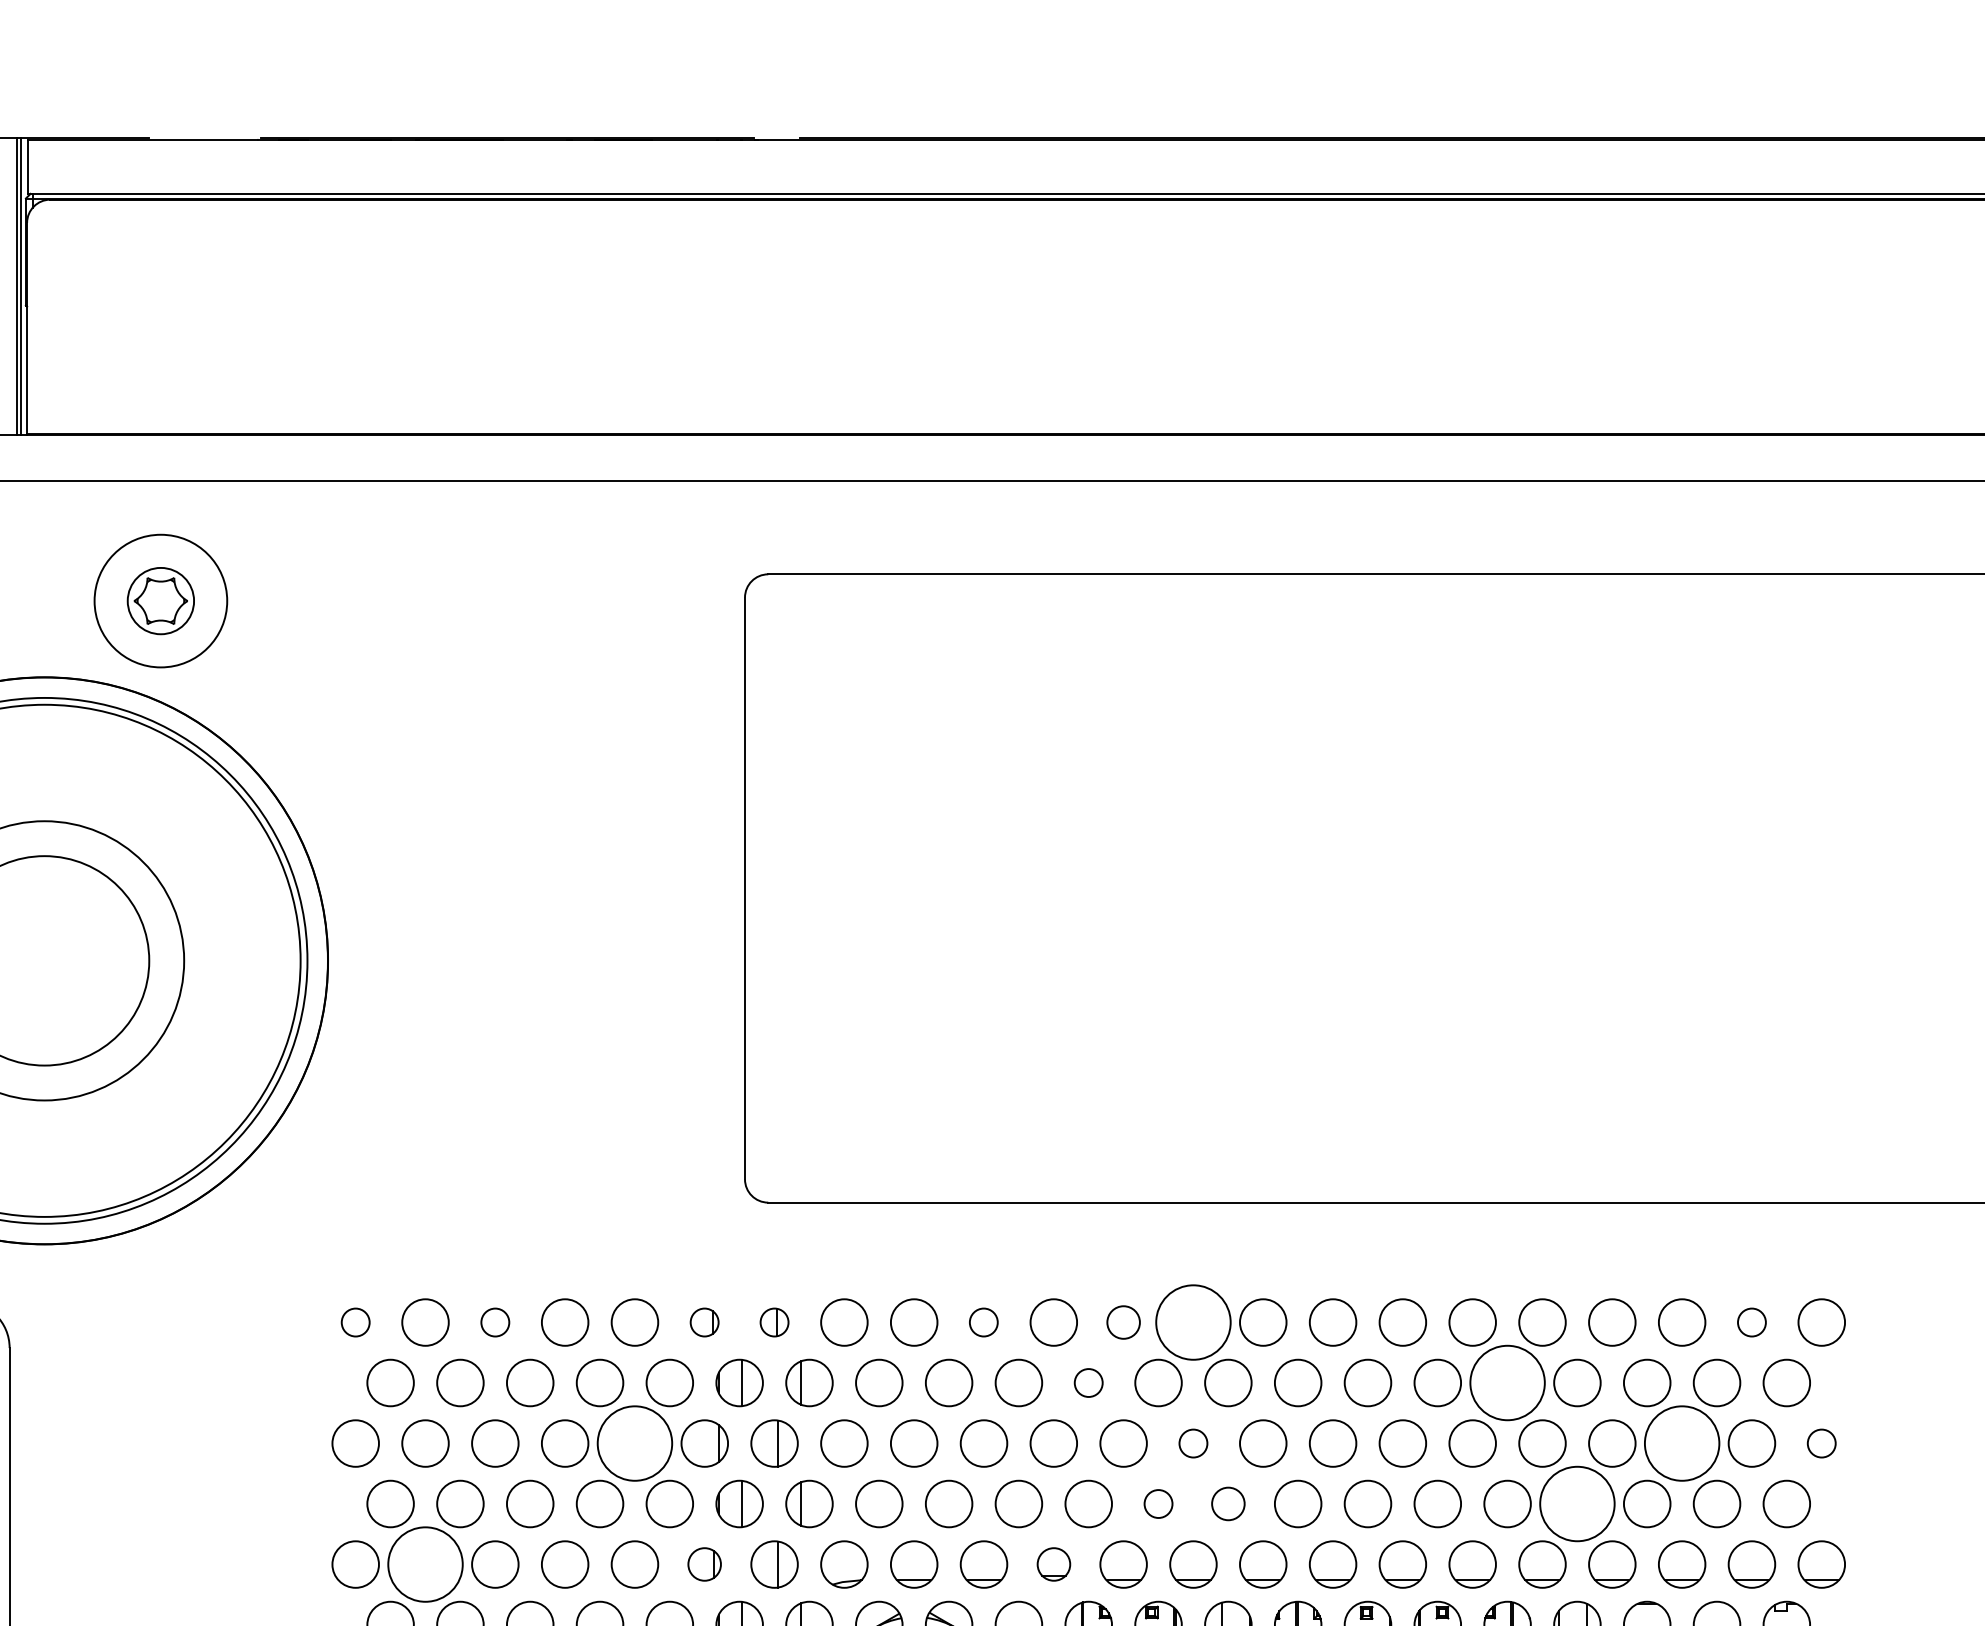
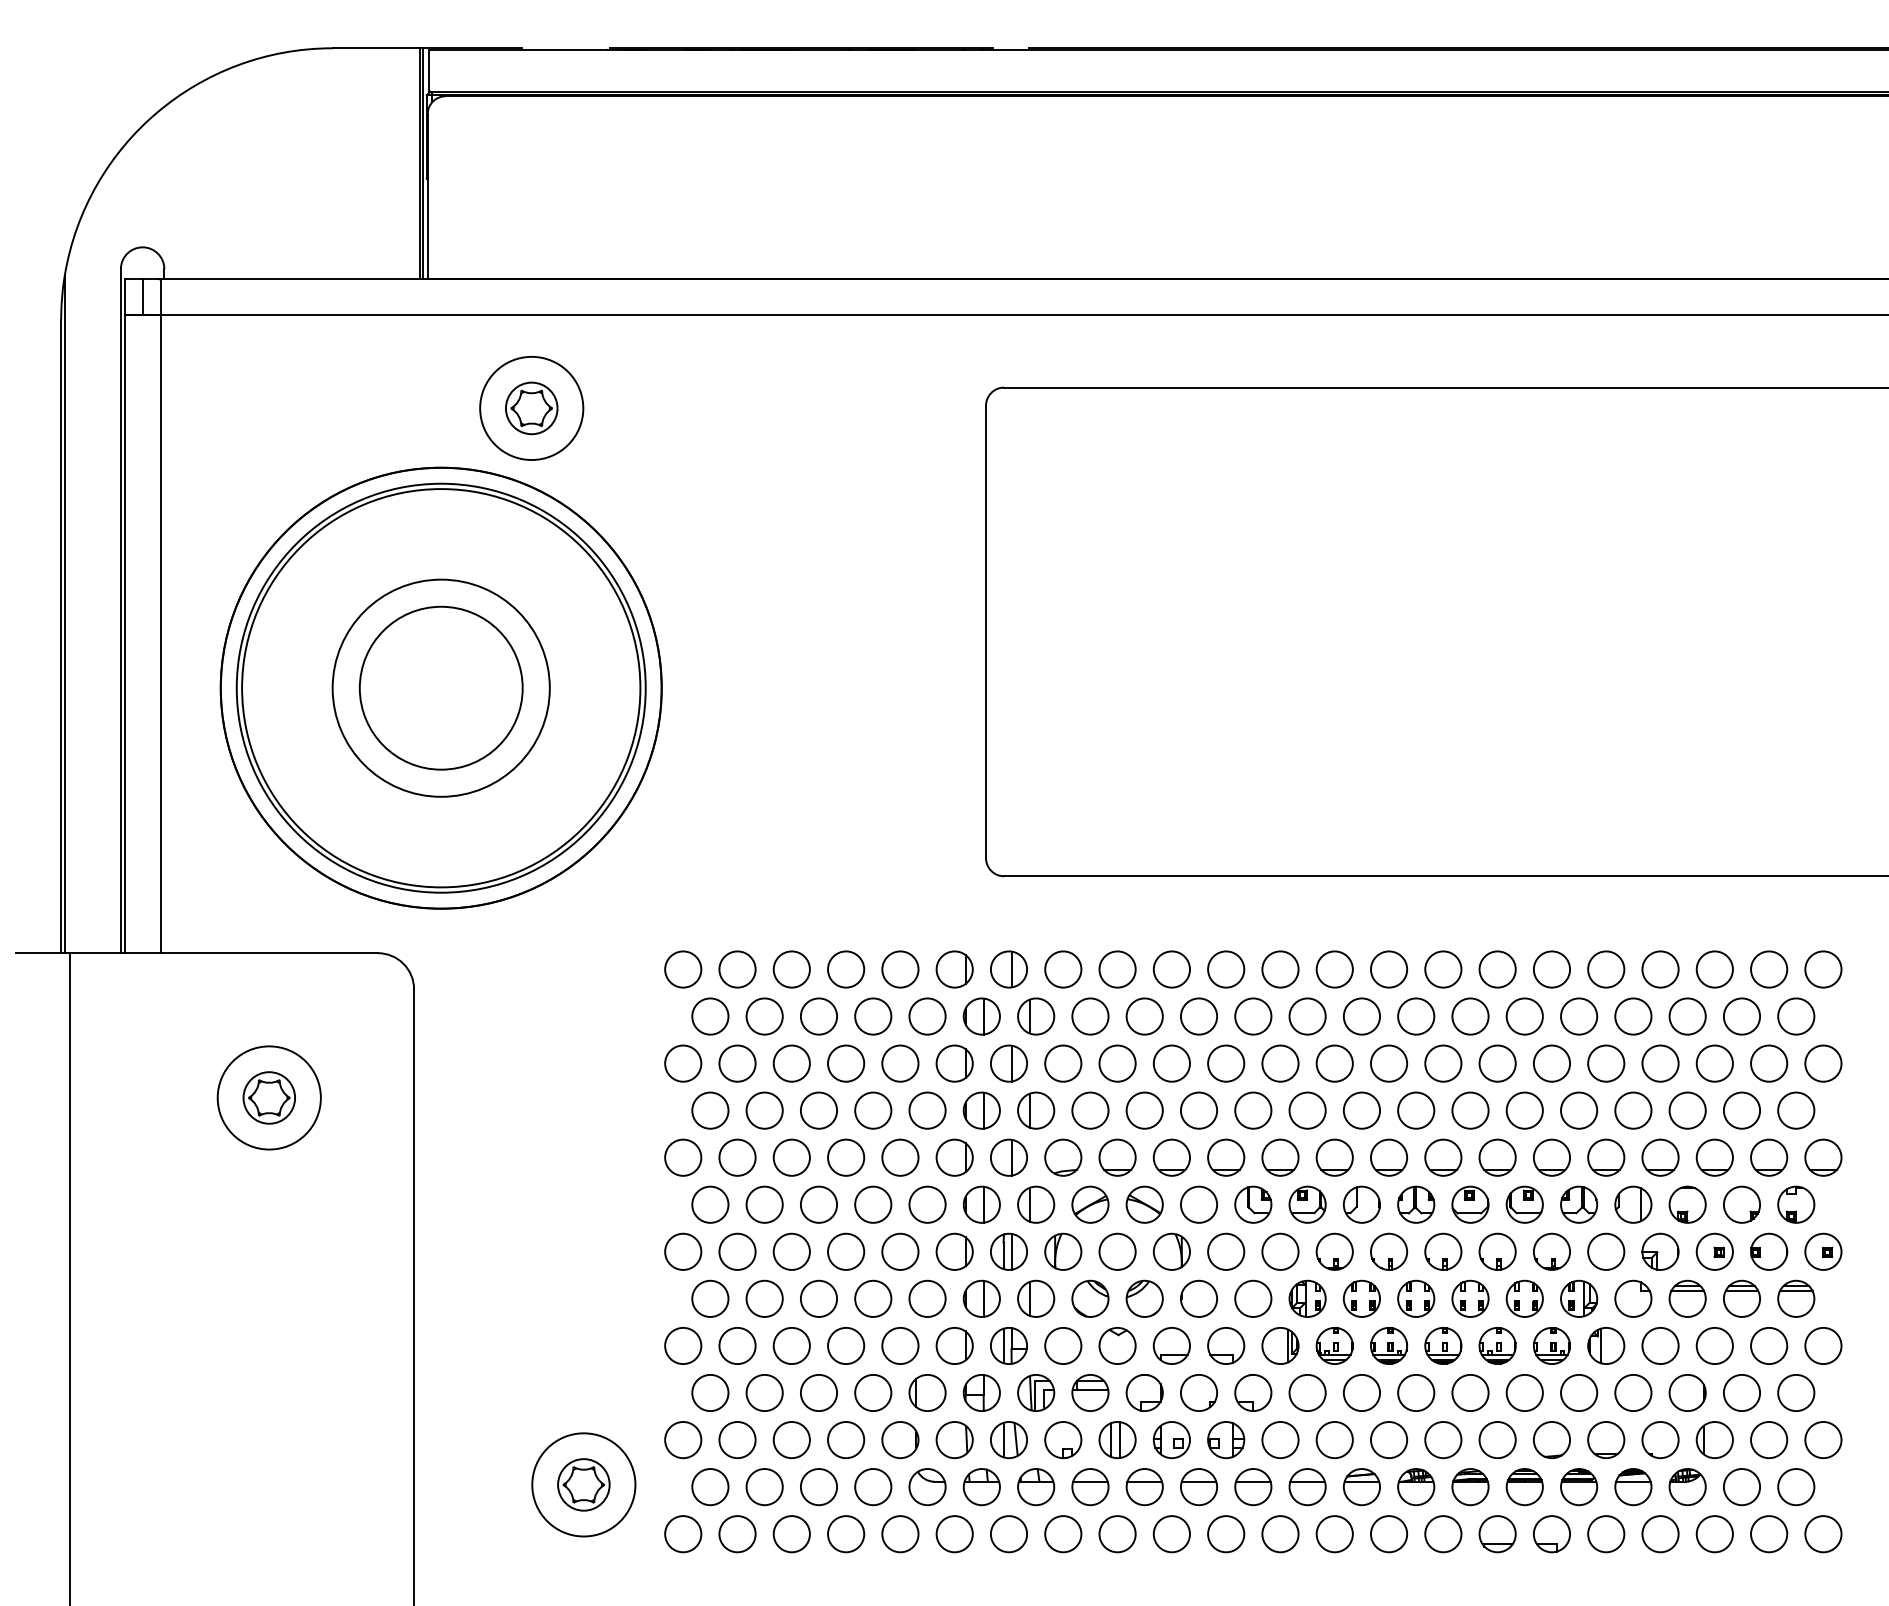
circle: (356, 1322) -> (683, 969), size x1.67
circle: (494, 1322) -> (791, 969), size x1.67
part: (704, 1322) -> (954, 969), size x1.67
part: (773, 1322) -> (1008, 969), size x1.67
circle: (983, 1322) -> (1171, 969), size x1.67
circle: (1123, 1322) -> (1280, 969), size x1.43
circle: (1193, 1322) -> (1334, 969), size x0.62
circle: (1752, 1322) -> (1769, 969), size x1.67
circle: (1088, 1382) -> (1253, 1016), size x1.67
circle: (1508, 1382) -> (1579, 1016), size x0.62
circle: (635, 1443) -> (900, 1063), size x0.62
circle: (1193, 1443) -> (1334, 1063), size x1.67
circle: (1681, 1443) -> (1714, 1063), size x0.62
circle: (1821, 1443) -> (1823, 1063), size x1.67
circle: (1158, 1503) -> (1307, 1110), size x1.67
circle: (1227, 1503) -> (1361, 1110), size x1.43
circle: (1577, 1503) -> (1633, 1110), size x0.62
circle: (425, 1564) -> (737, 1157), size x0.62
part: (704, 1564) -> (954, 1157), size x1.43
part: (1054, 1564) -> (1226, 1157), size x1.43

